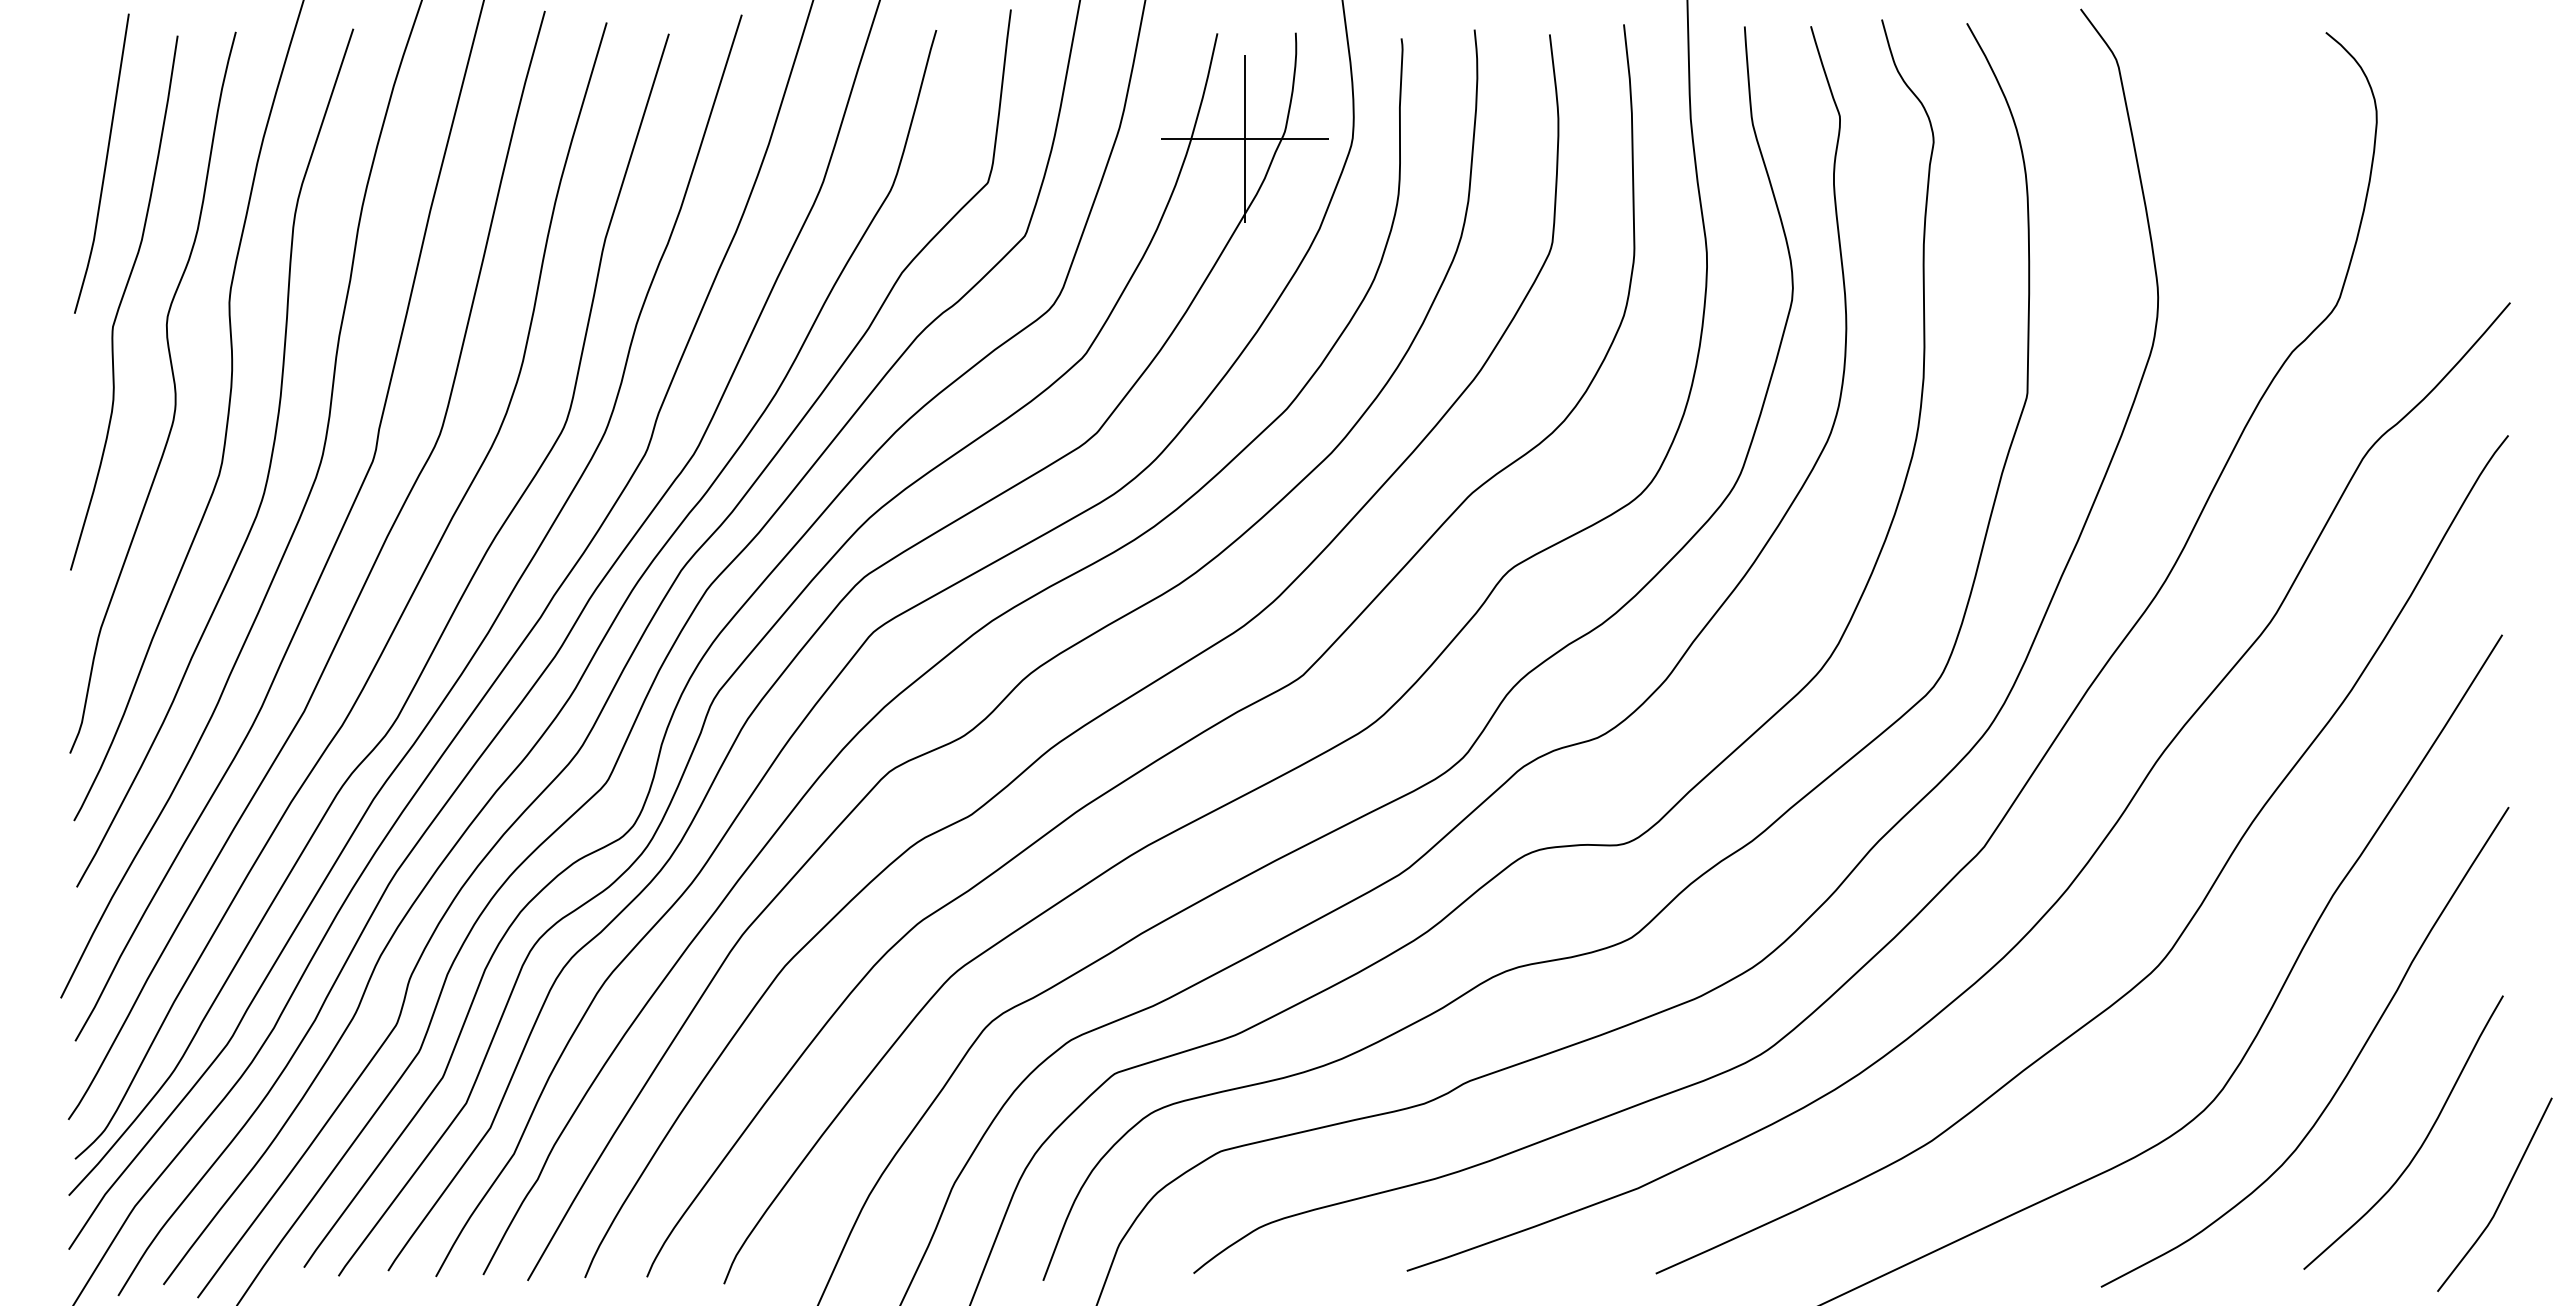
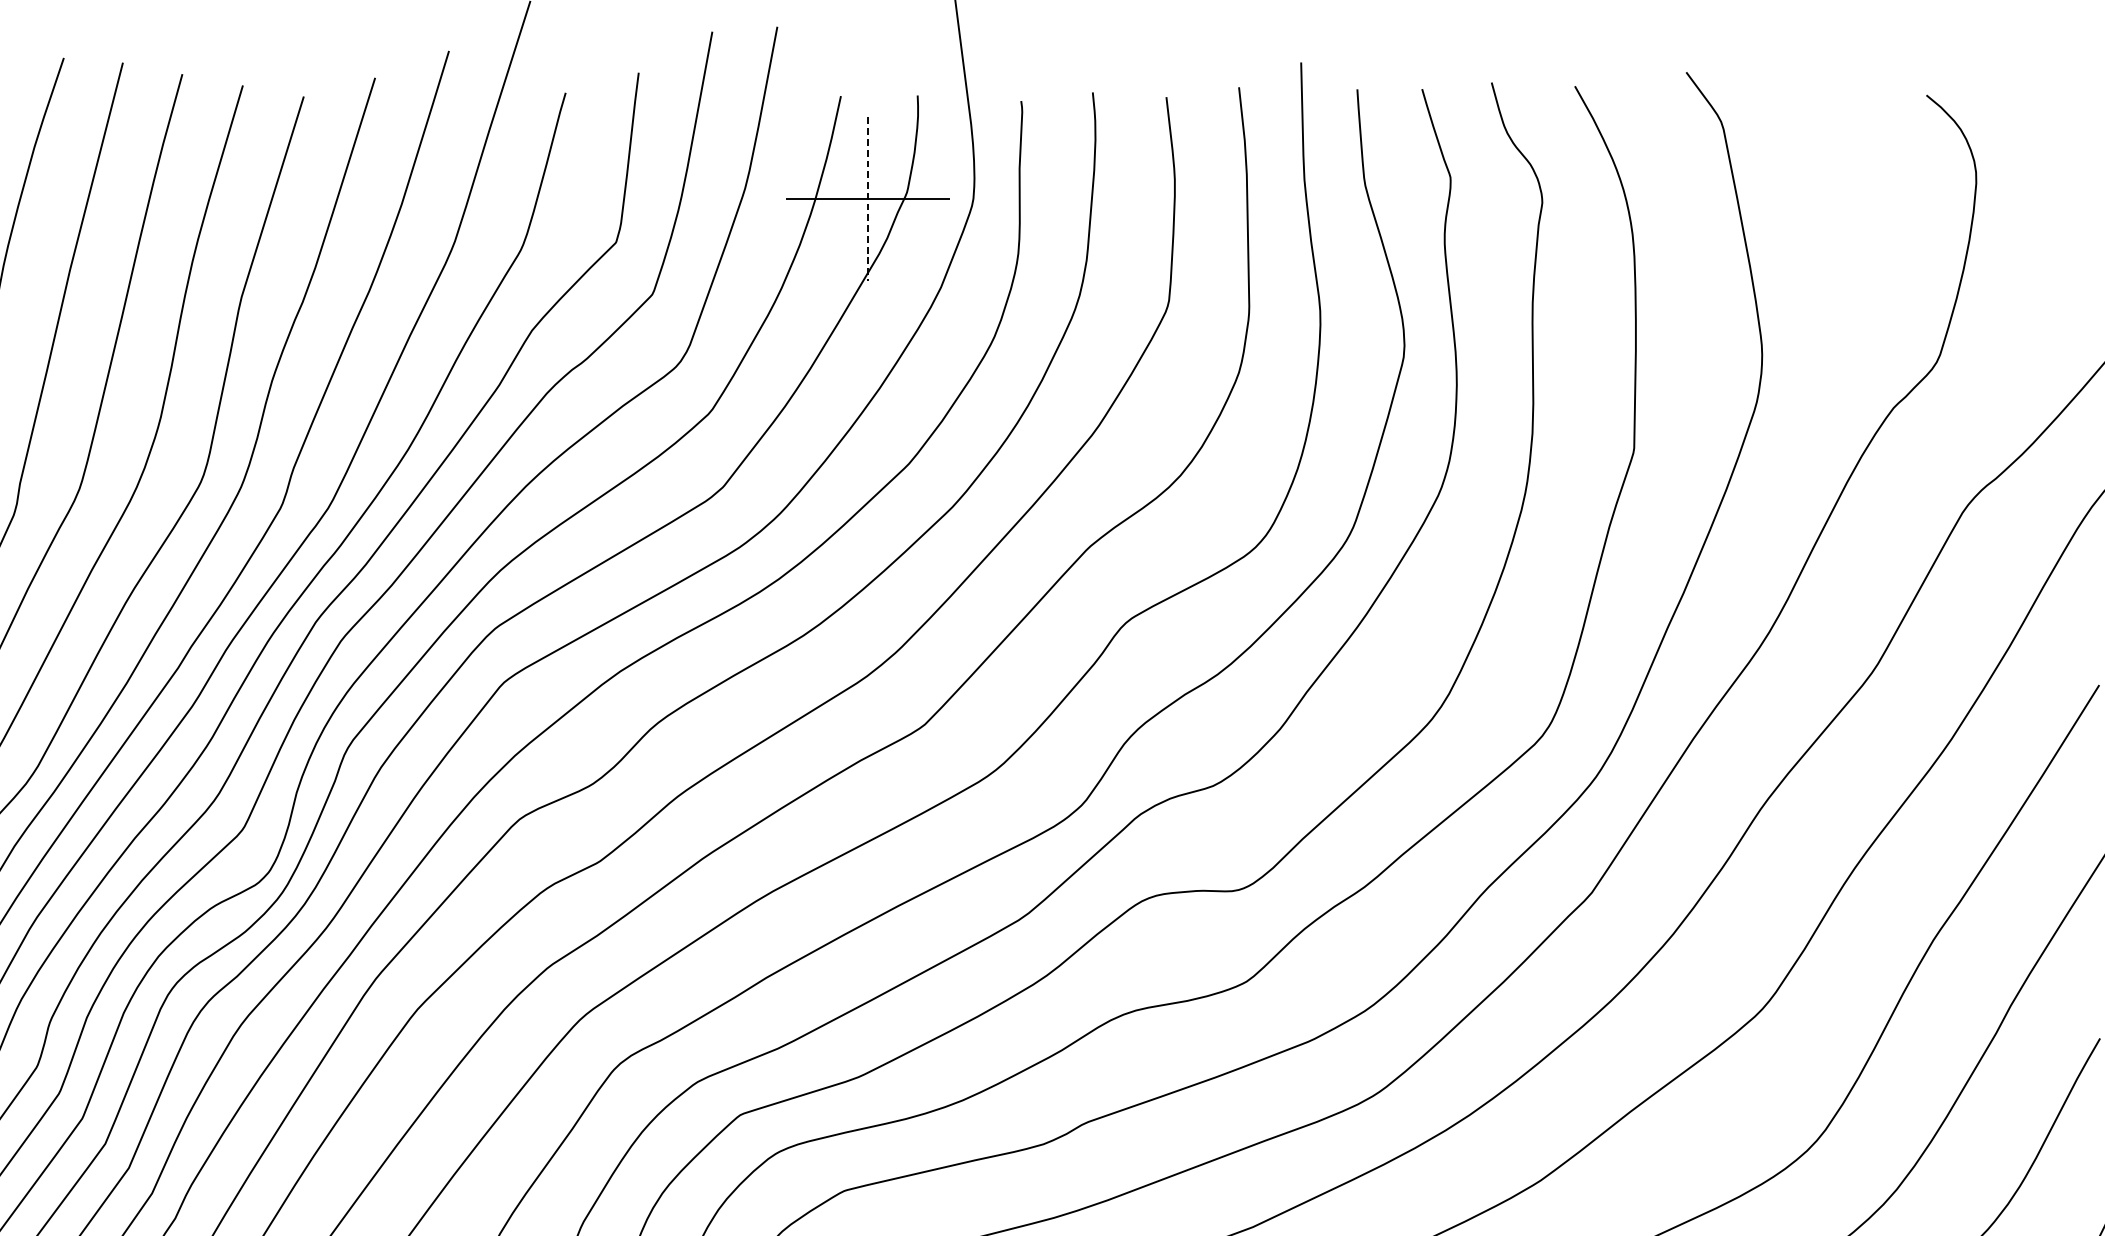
line: (1244, 138) -> (867, 199), solid -> dashed

